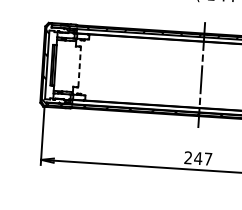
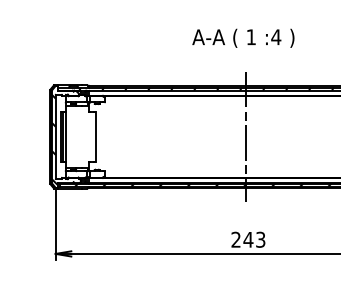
line: (79, 66) -> (95, 136), dashed -> solid
text: (208, 158) -> (260, 239), 247 -> 243

